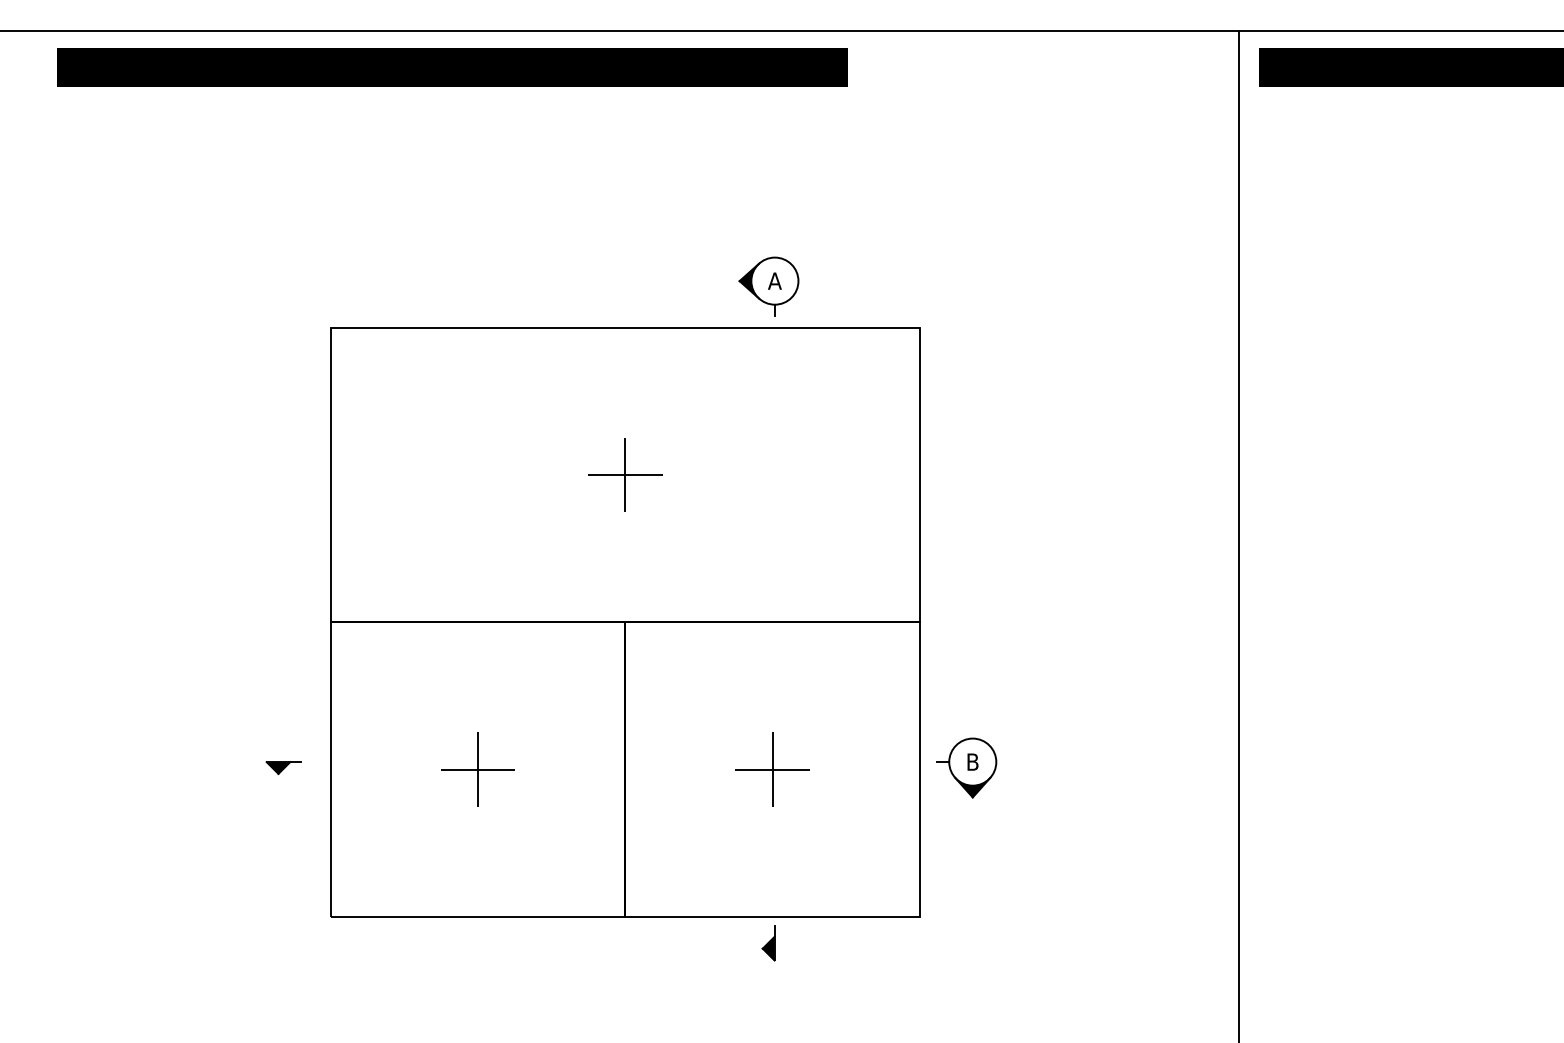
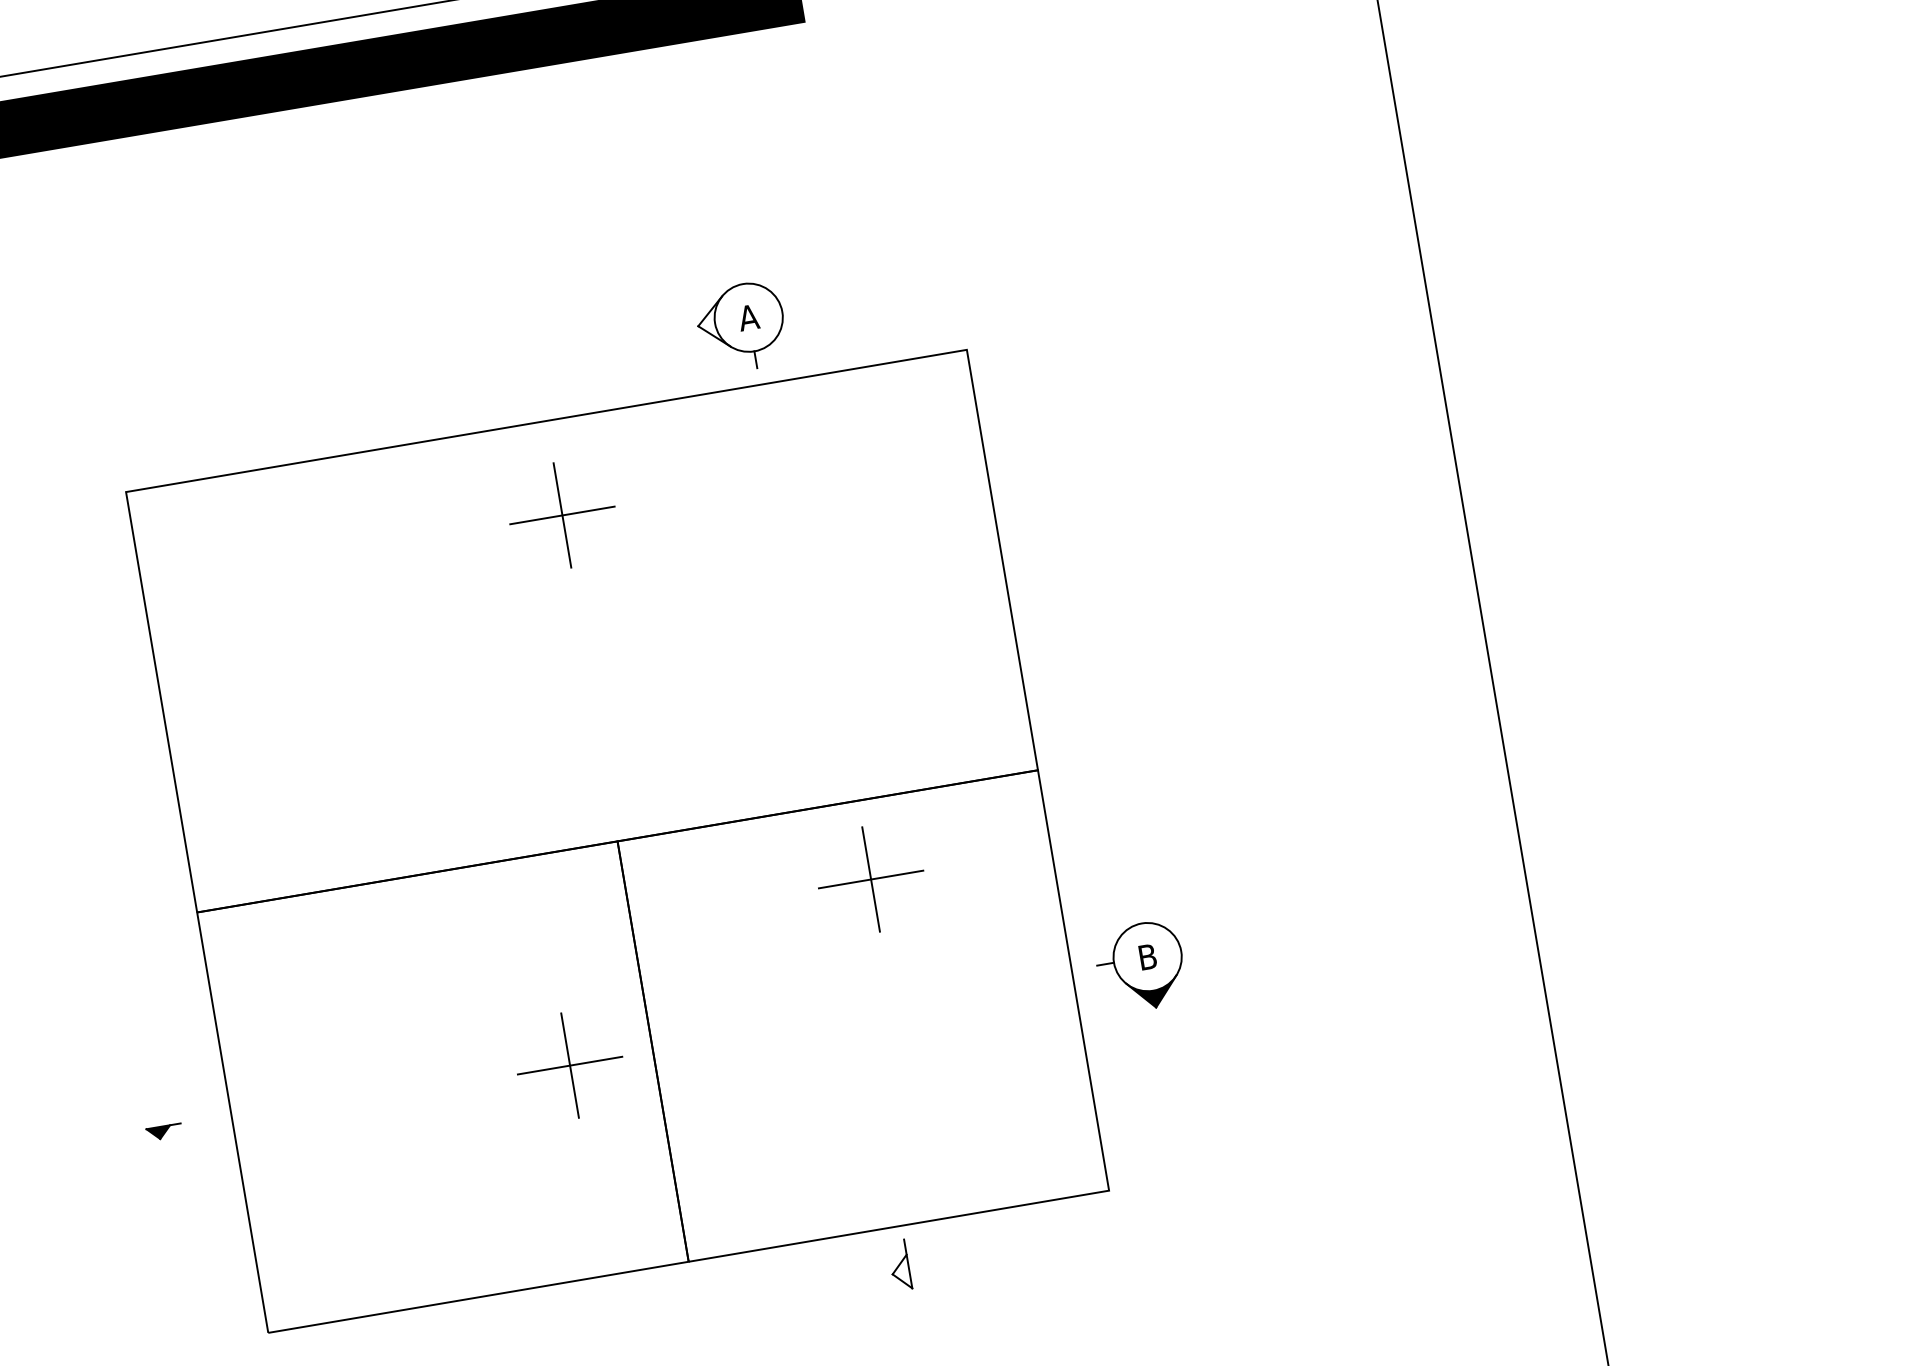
fill: (749, 280) -> (712, 322), removed
part: (625, 474) -> (562, 514), moved
part: (283, 768) -> (164, 1132), size x0.7
part: (477, 769) -> (568, 1065), moved
part: (772, 769) -> (871, 879), moved
fill: (768, 948) -> (900, 1272), removed

